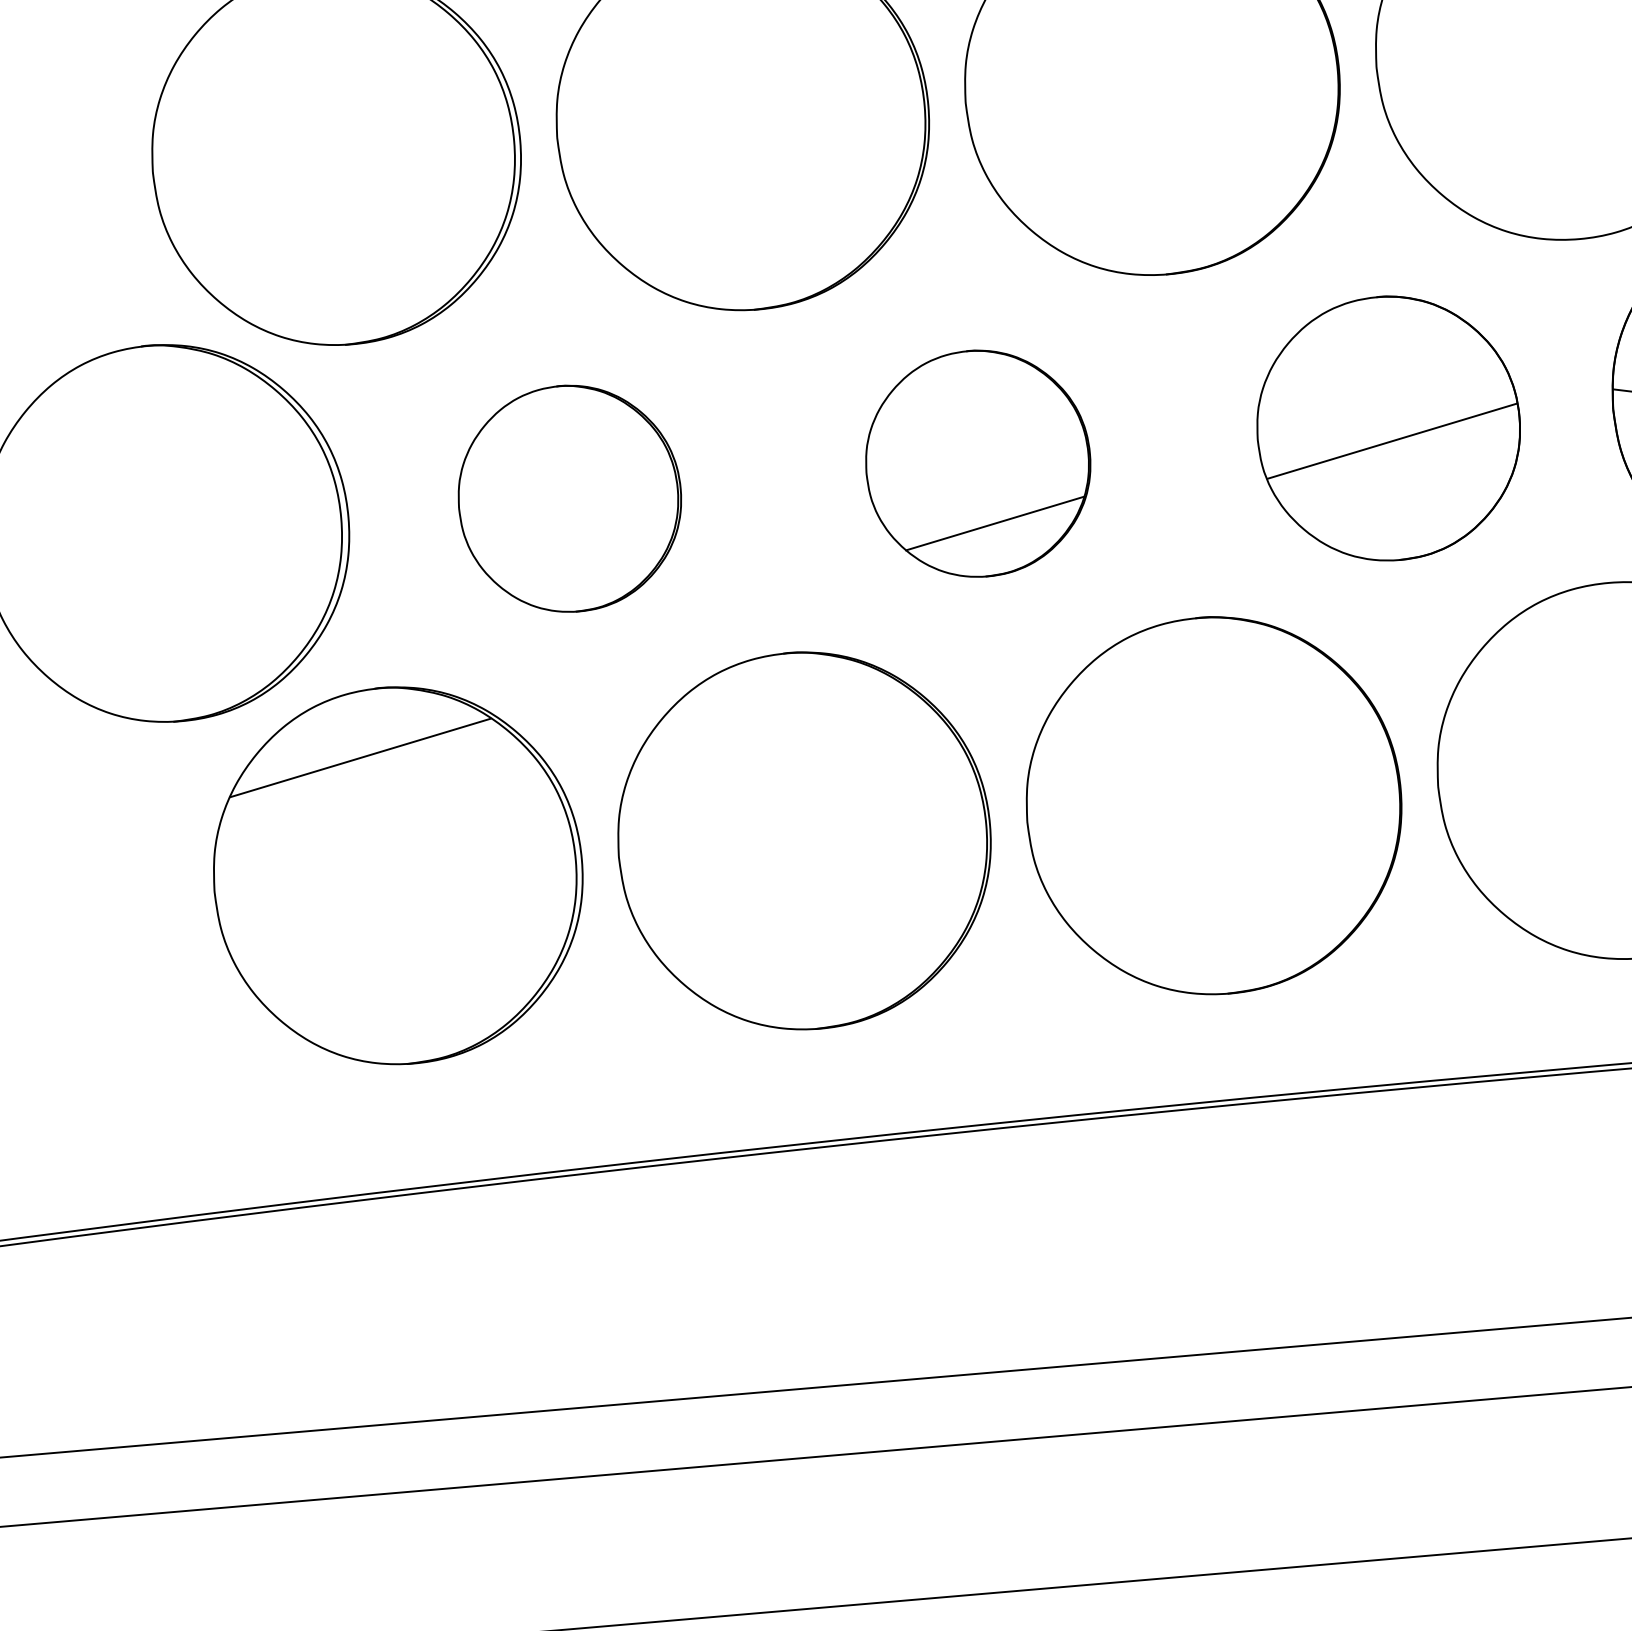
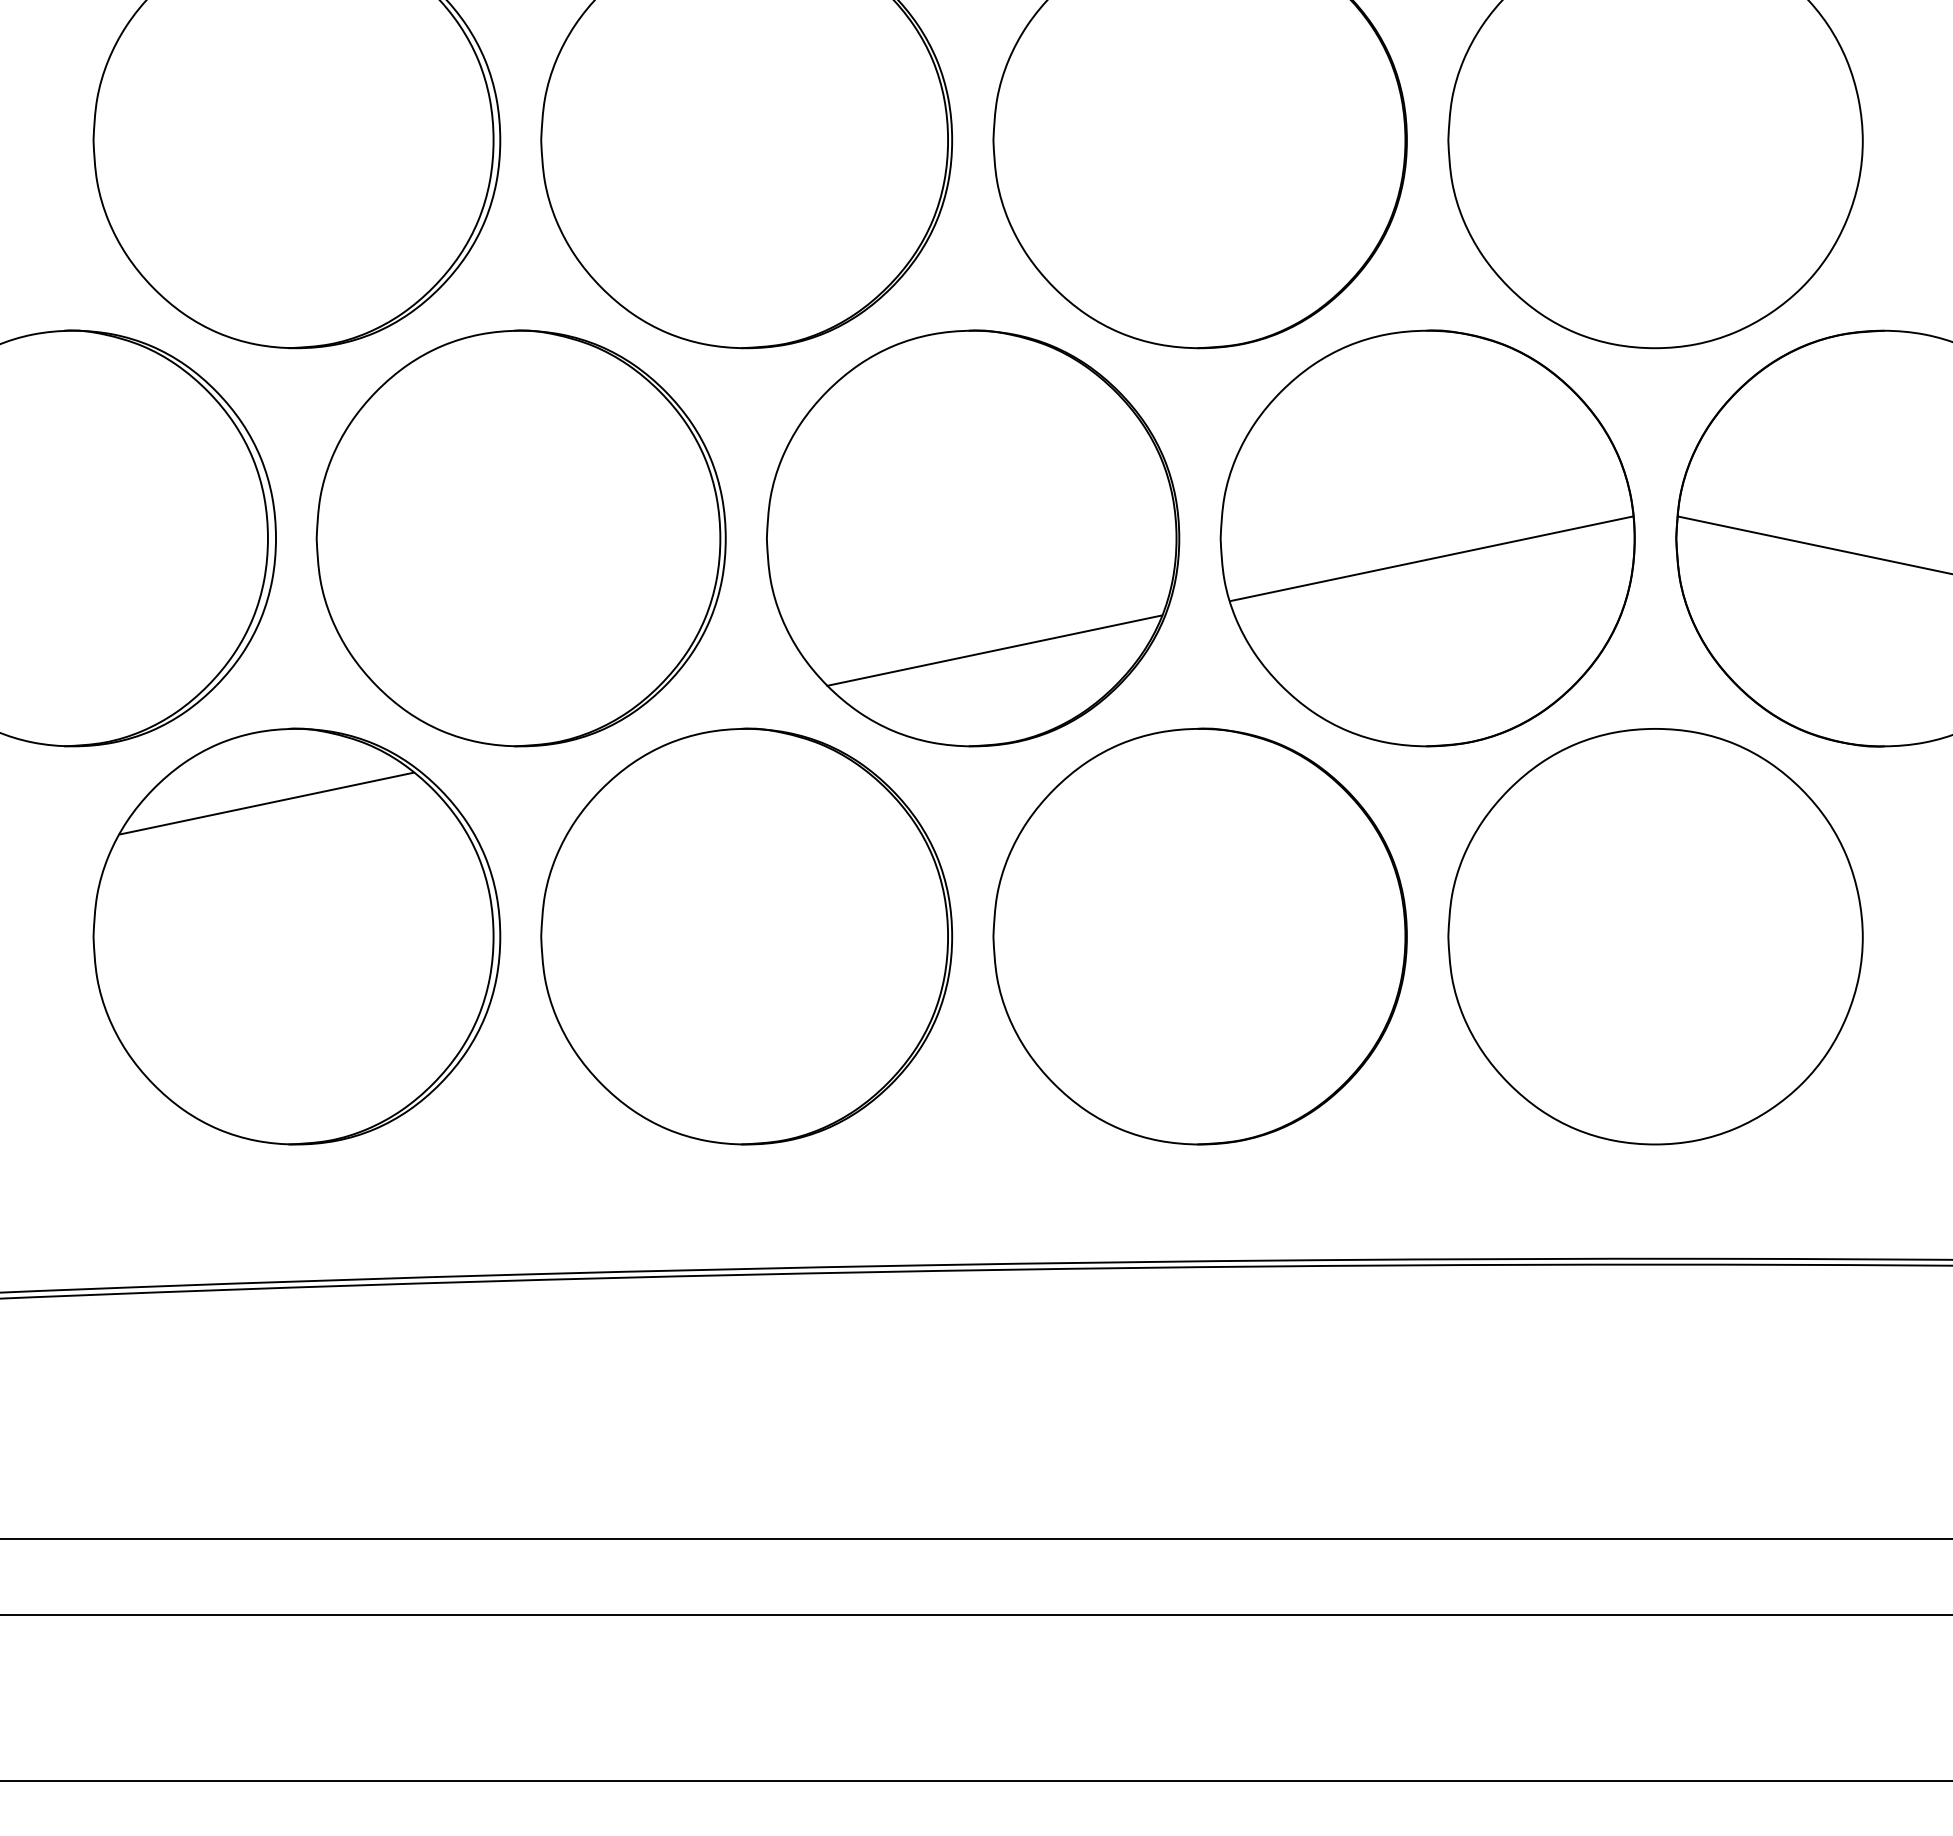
part: (1388, 428) -> (1427, 538), size x1.43
part: (978, 463) -> (973, 538), size x1.67
part: (569, 498) -> (520, 538), size x1.67

